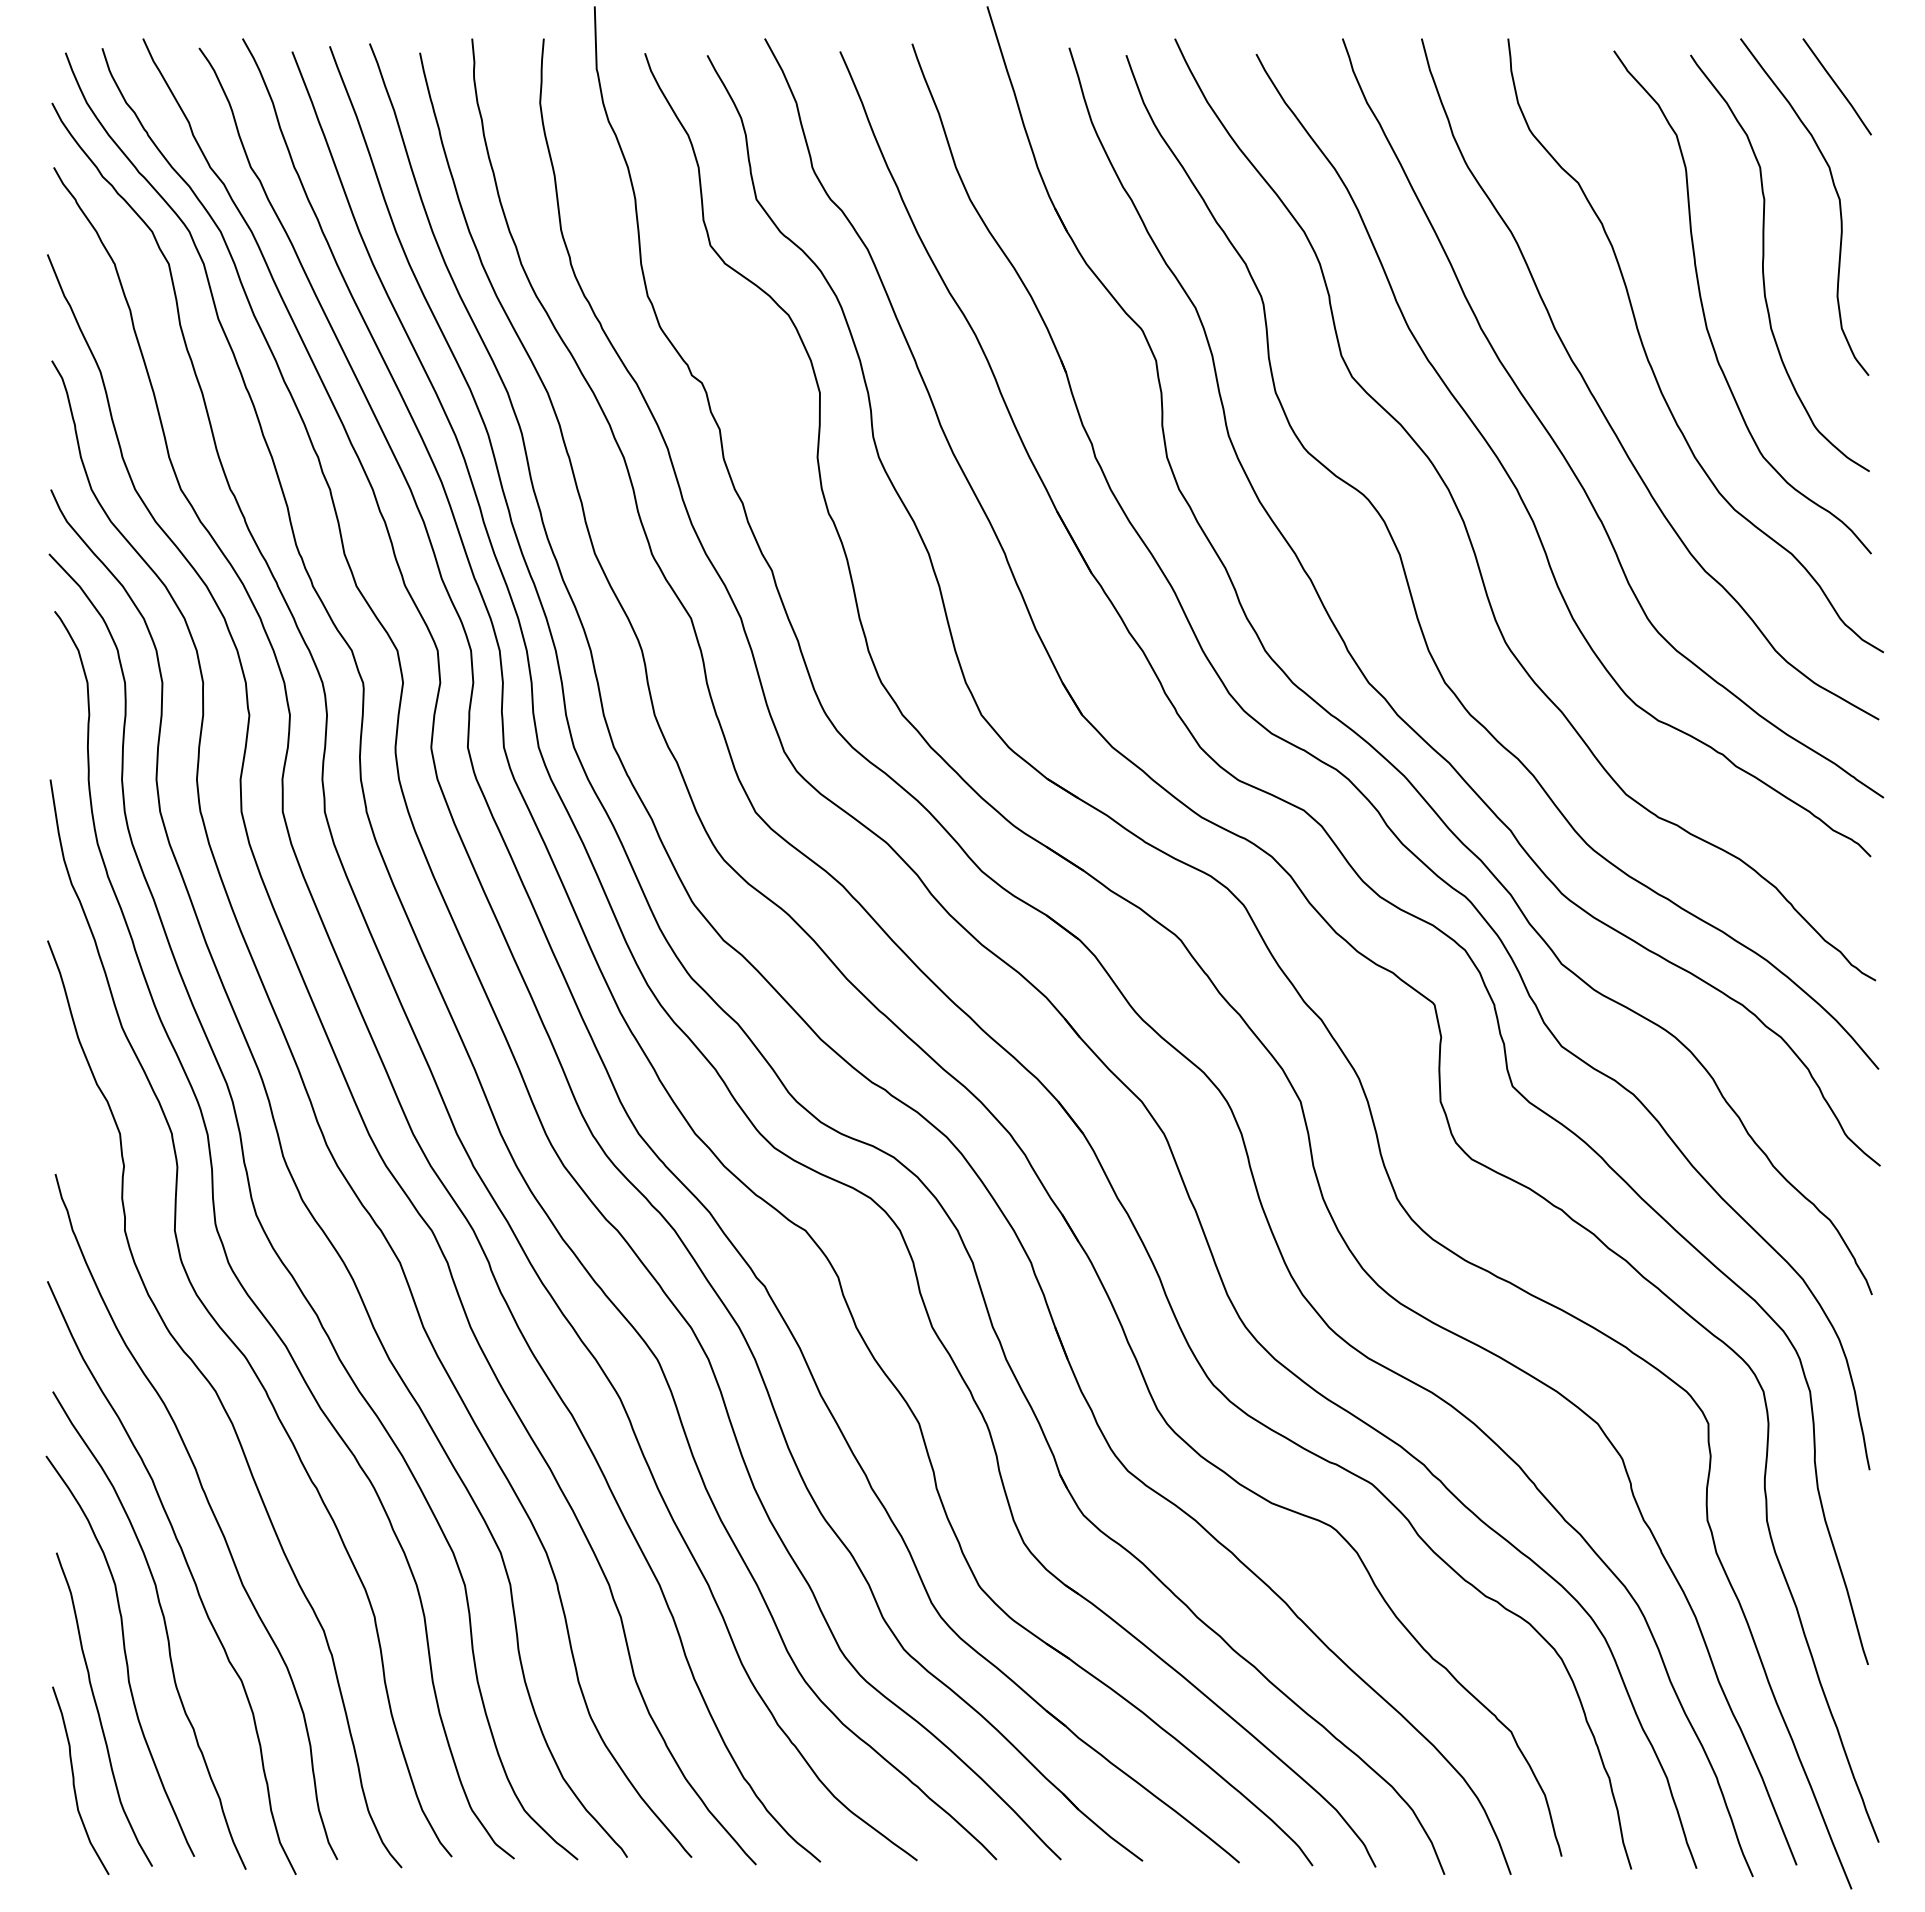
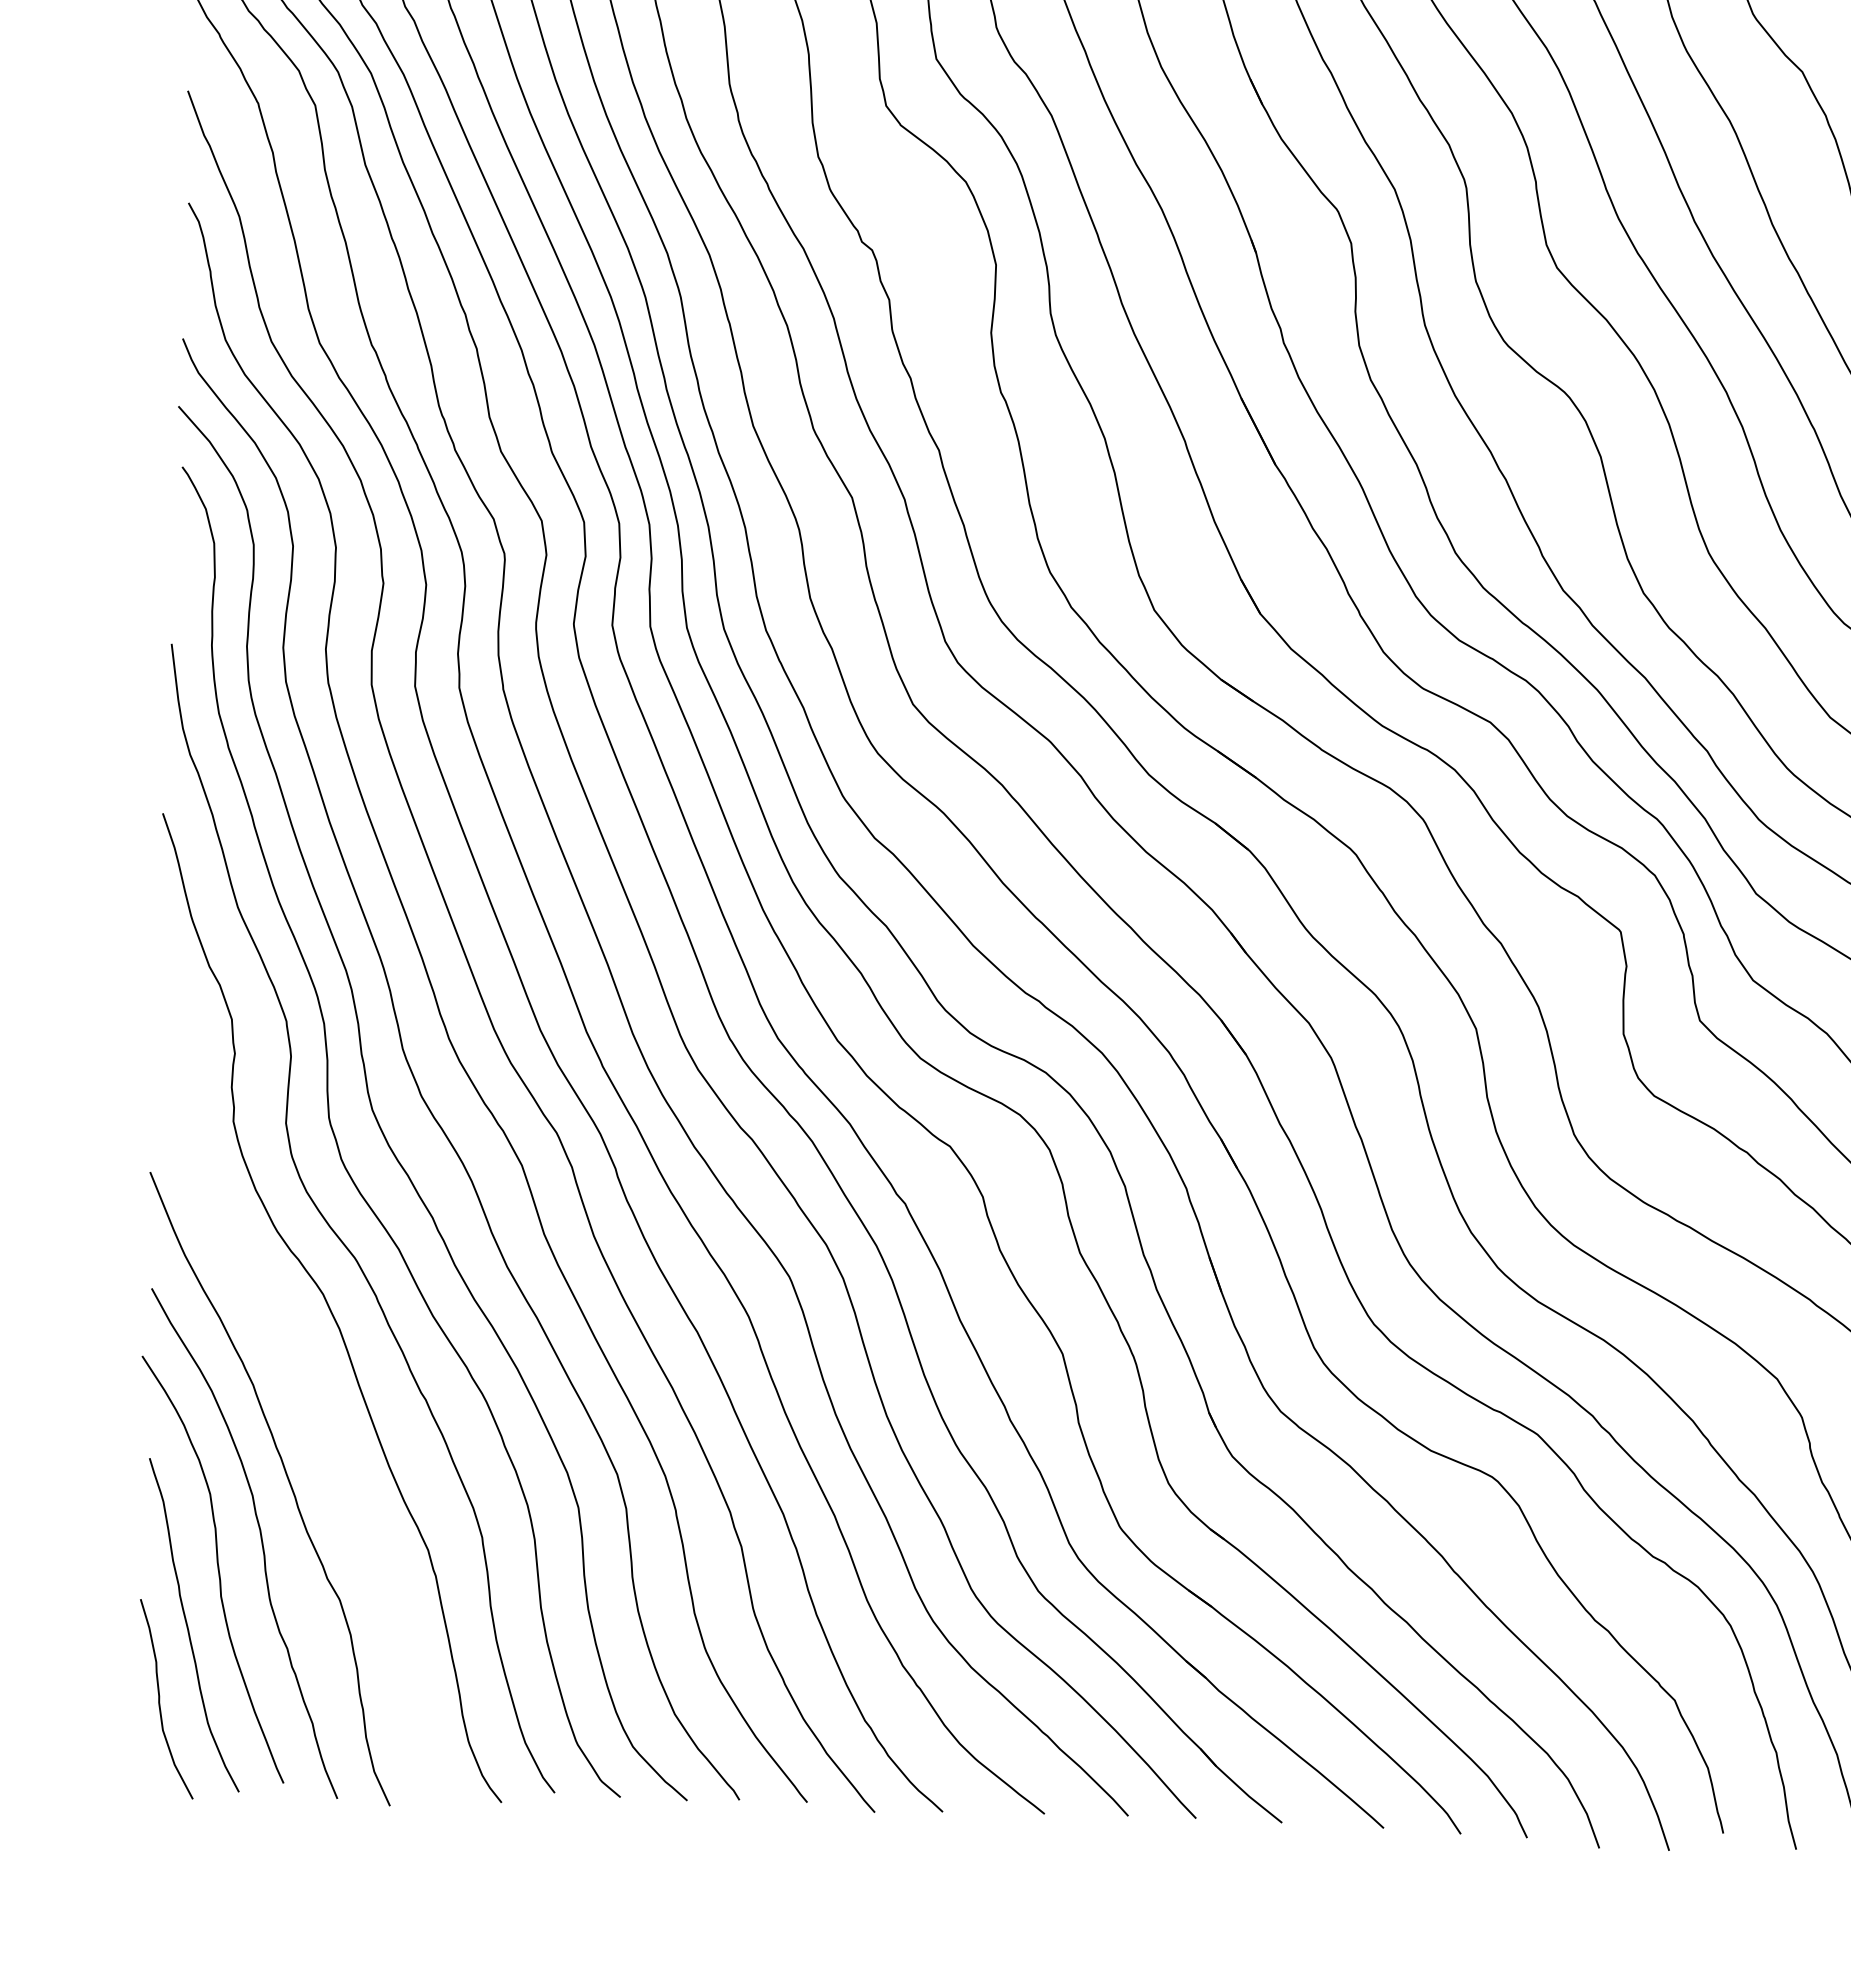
curve: (210, 1509) -> (313, 1418), removed

